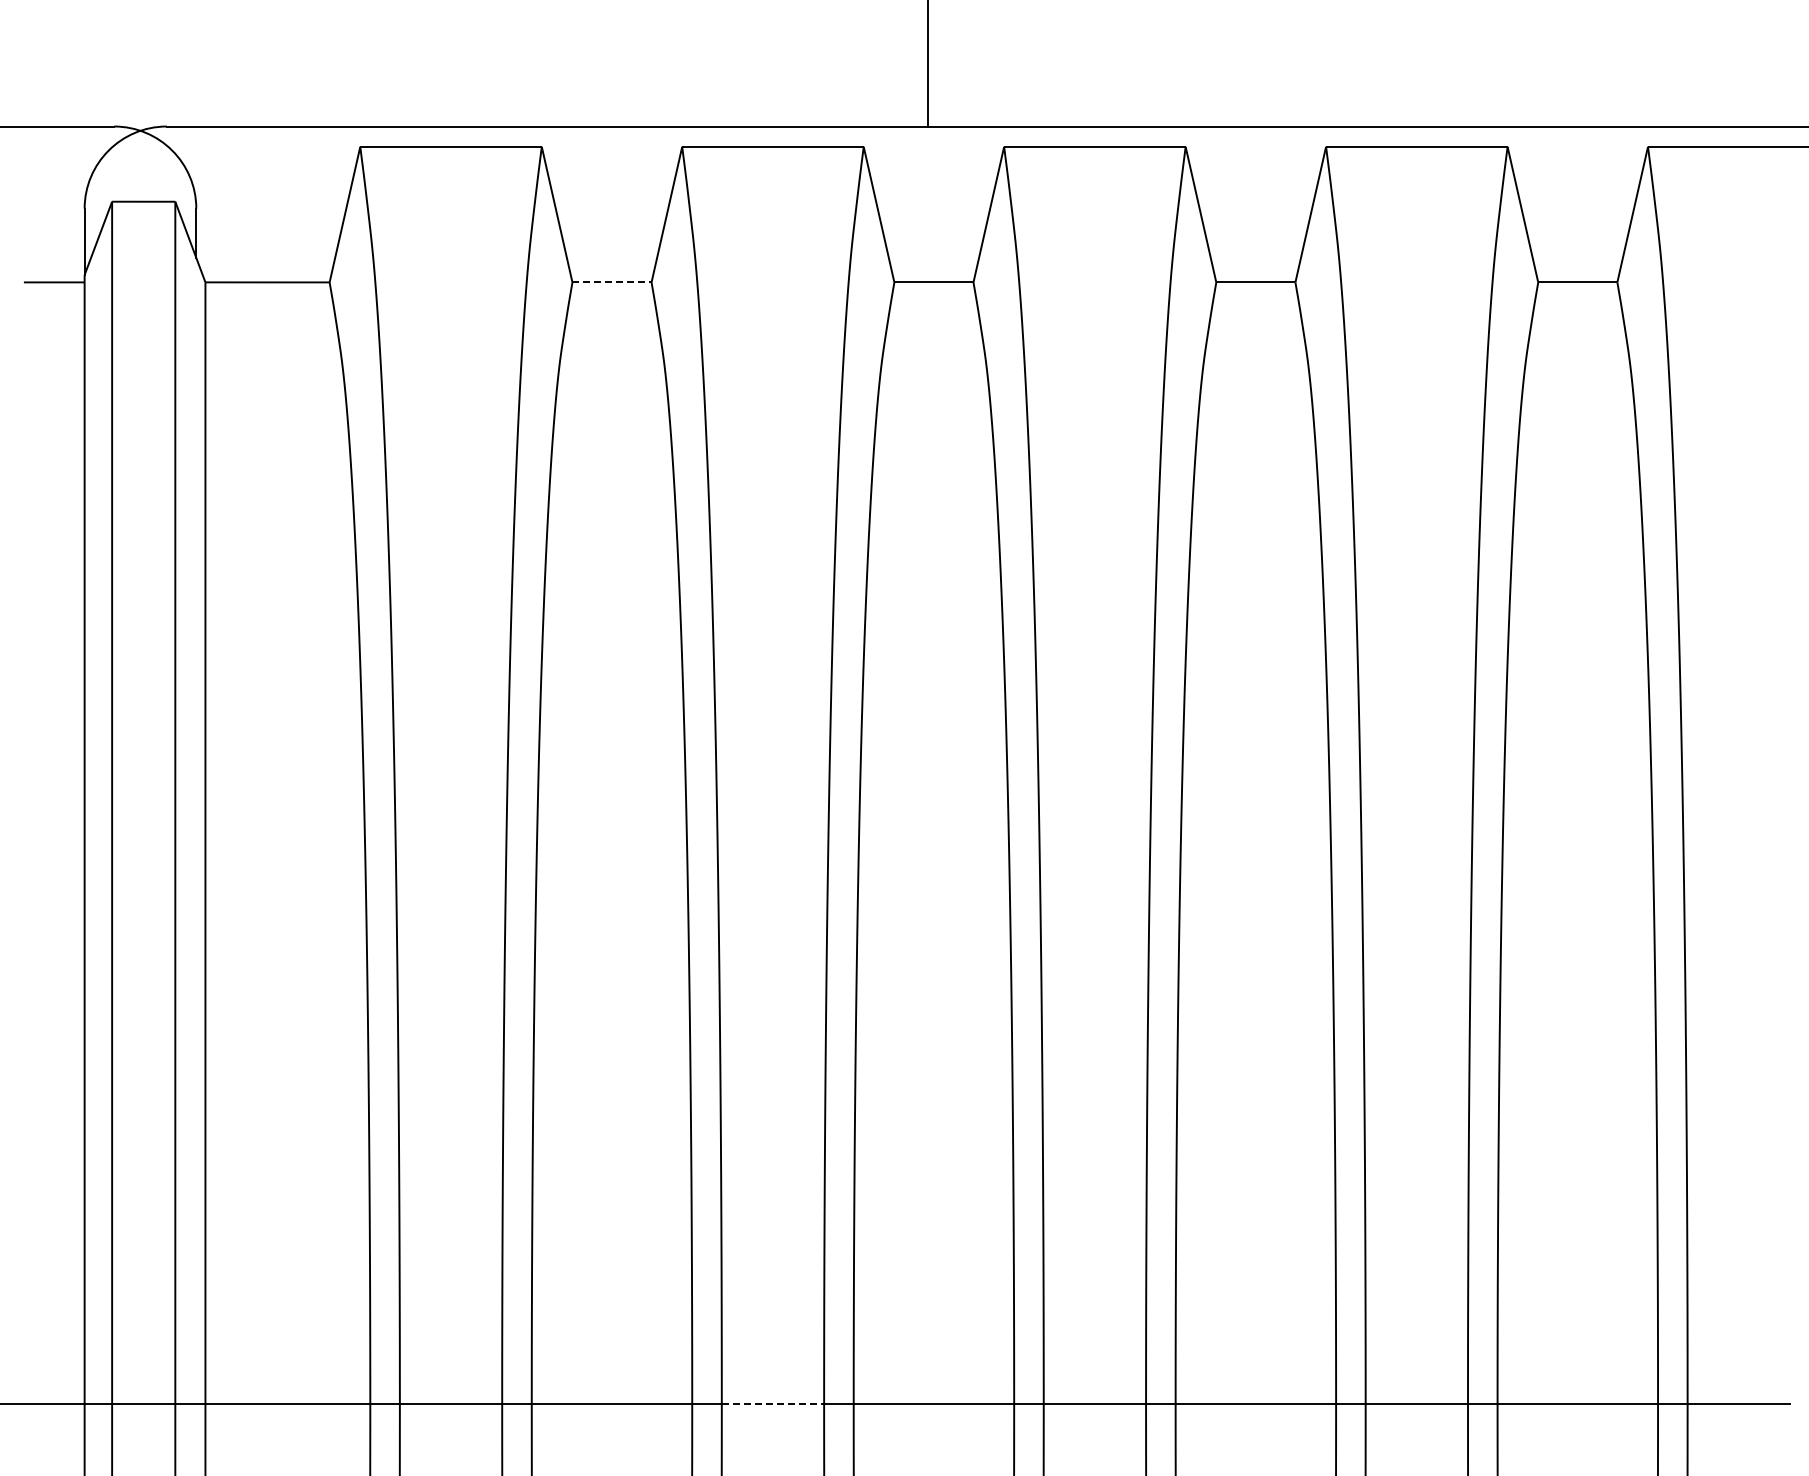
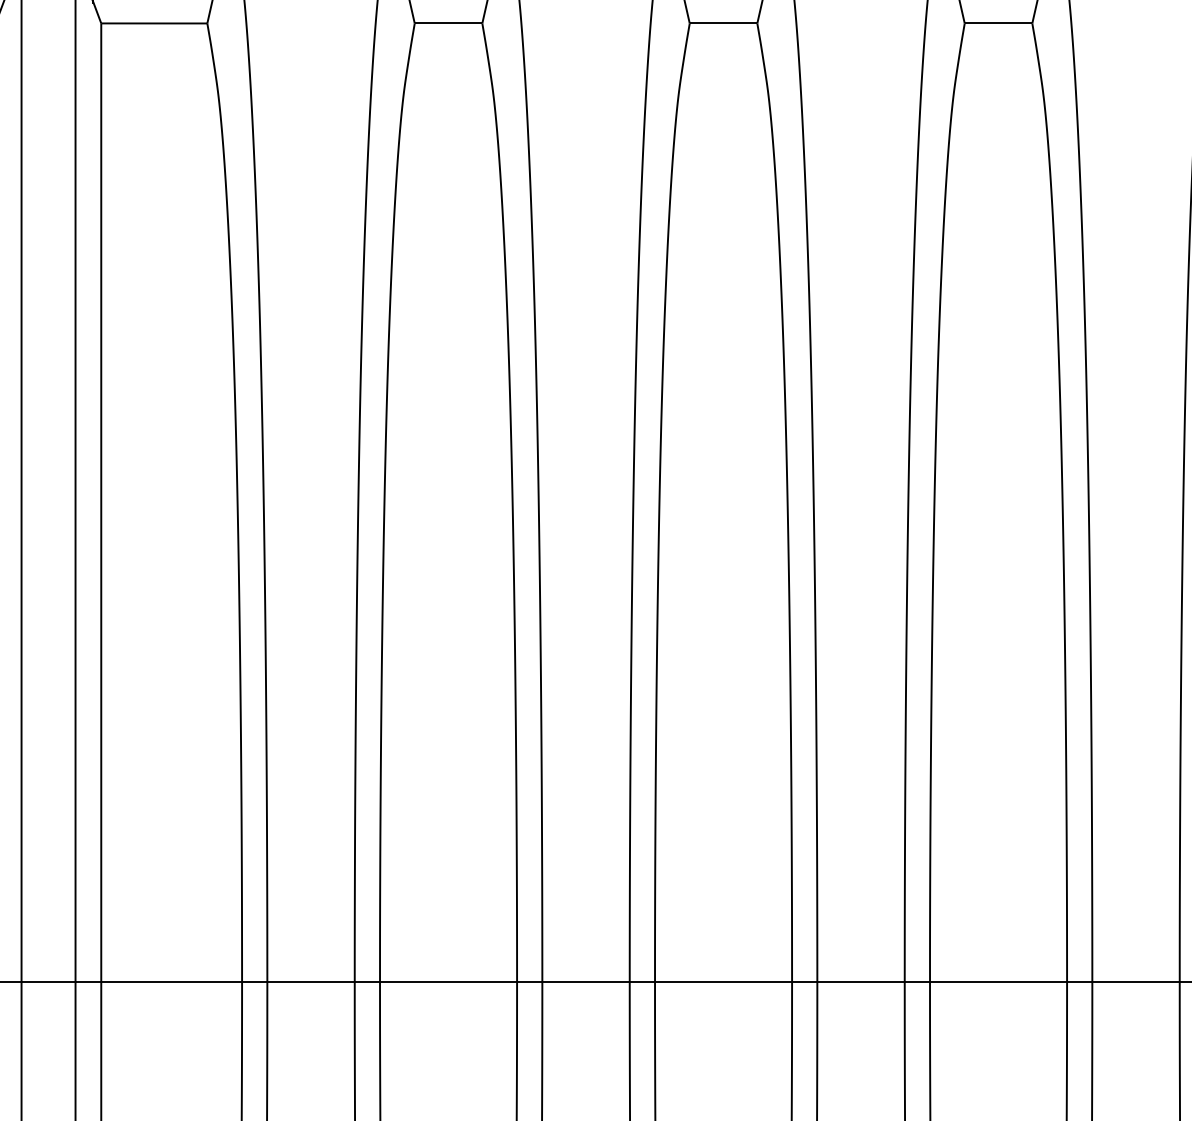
line: (612, 282) -> (448, 23), dashed -> solid
line: (773, 1404) -> (586, 981), dashed -> solid

